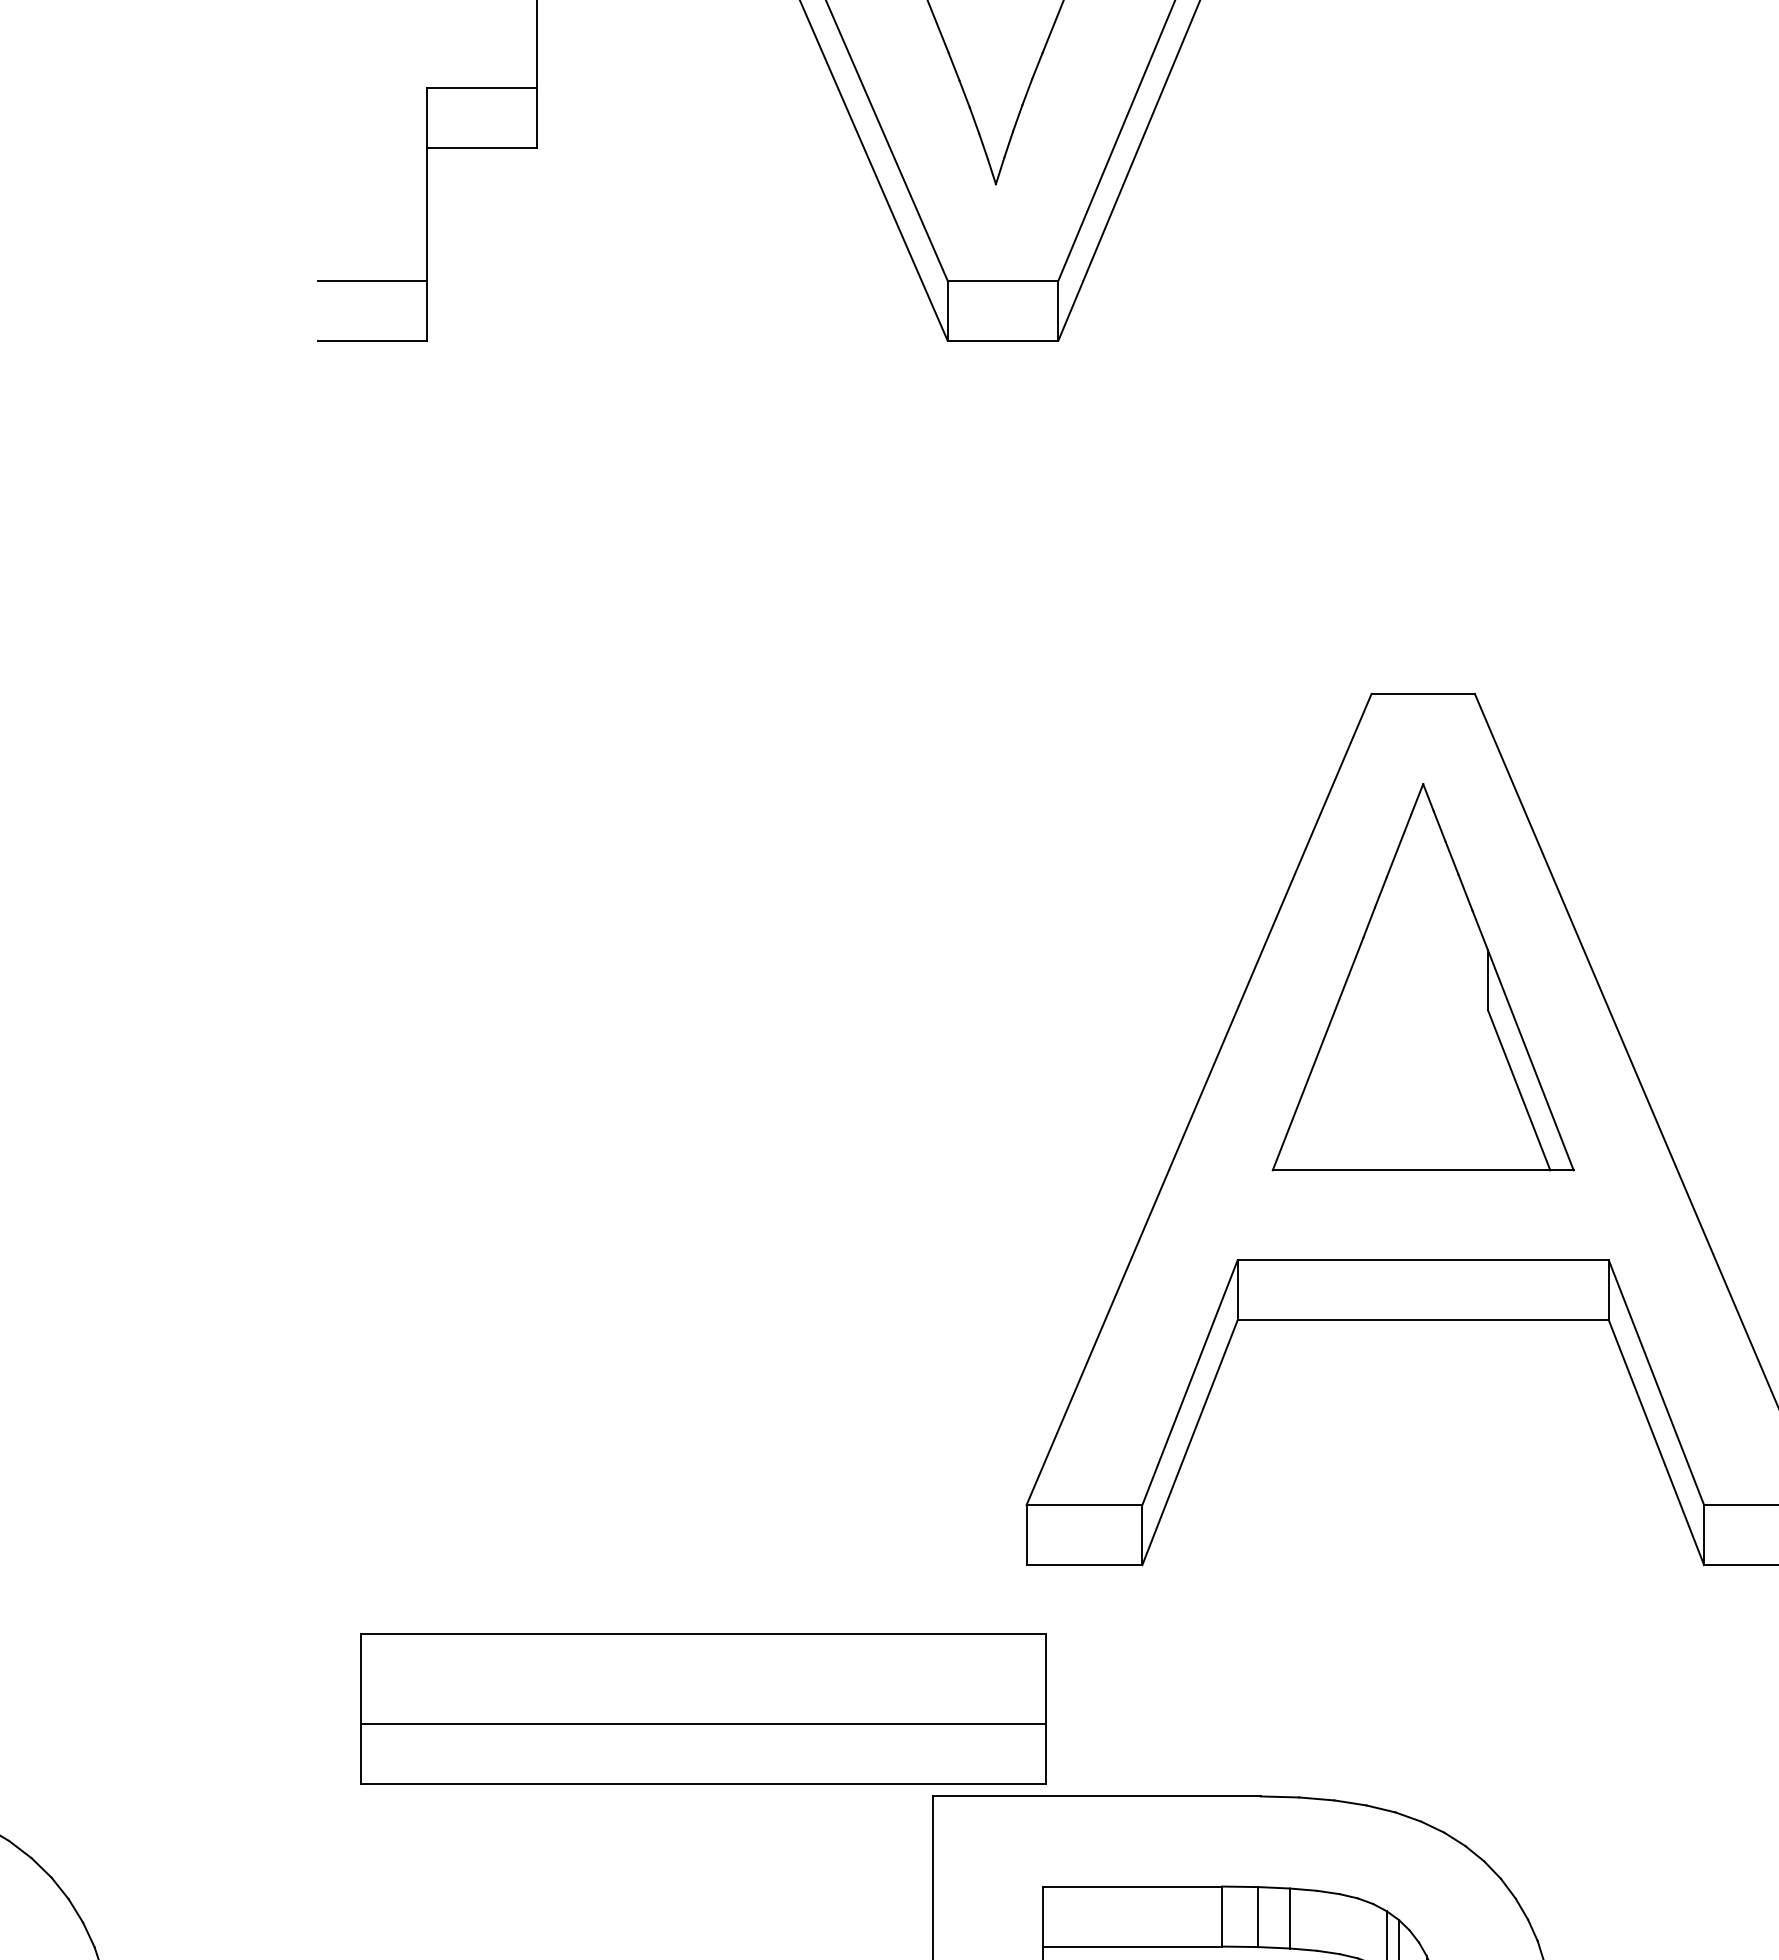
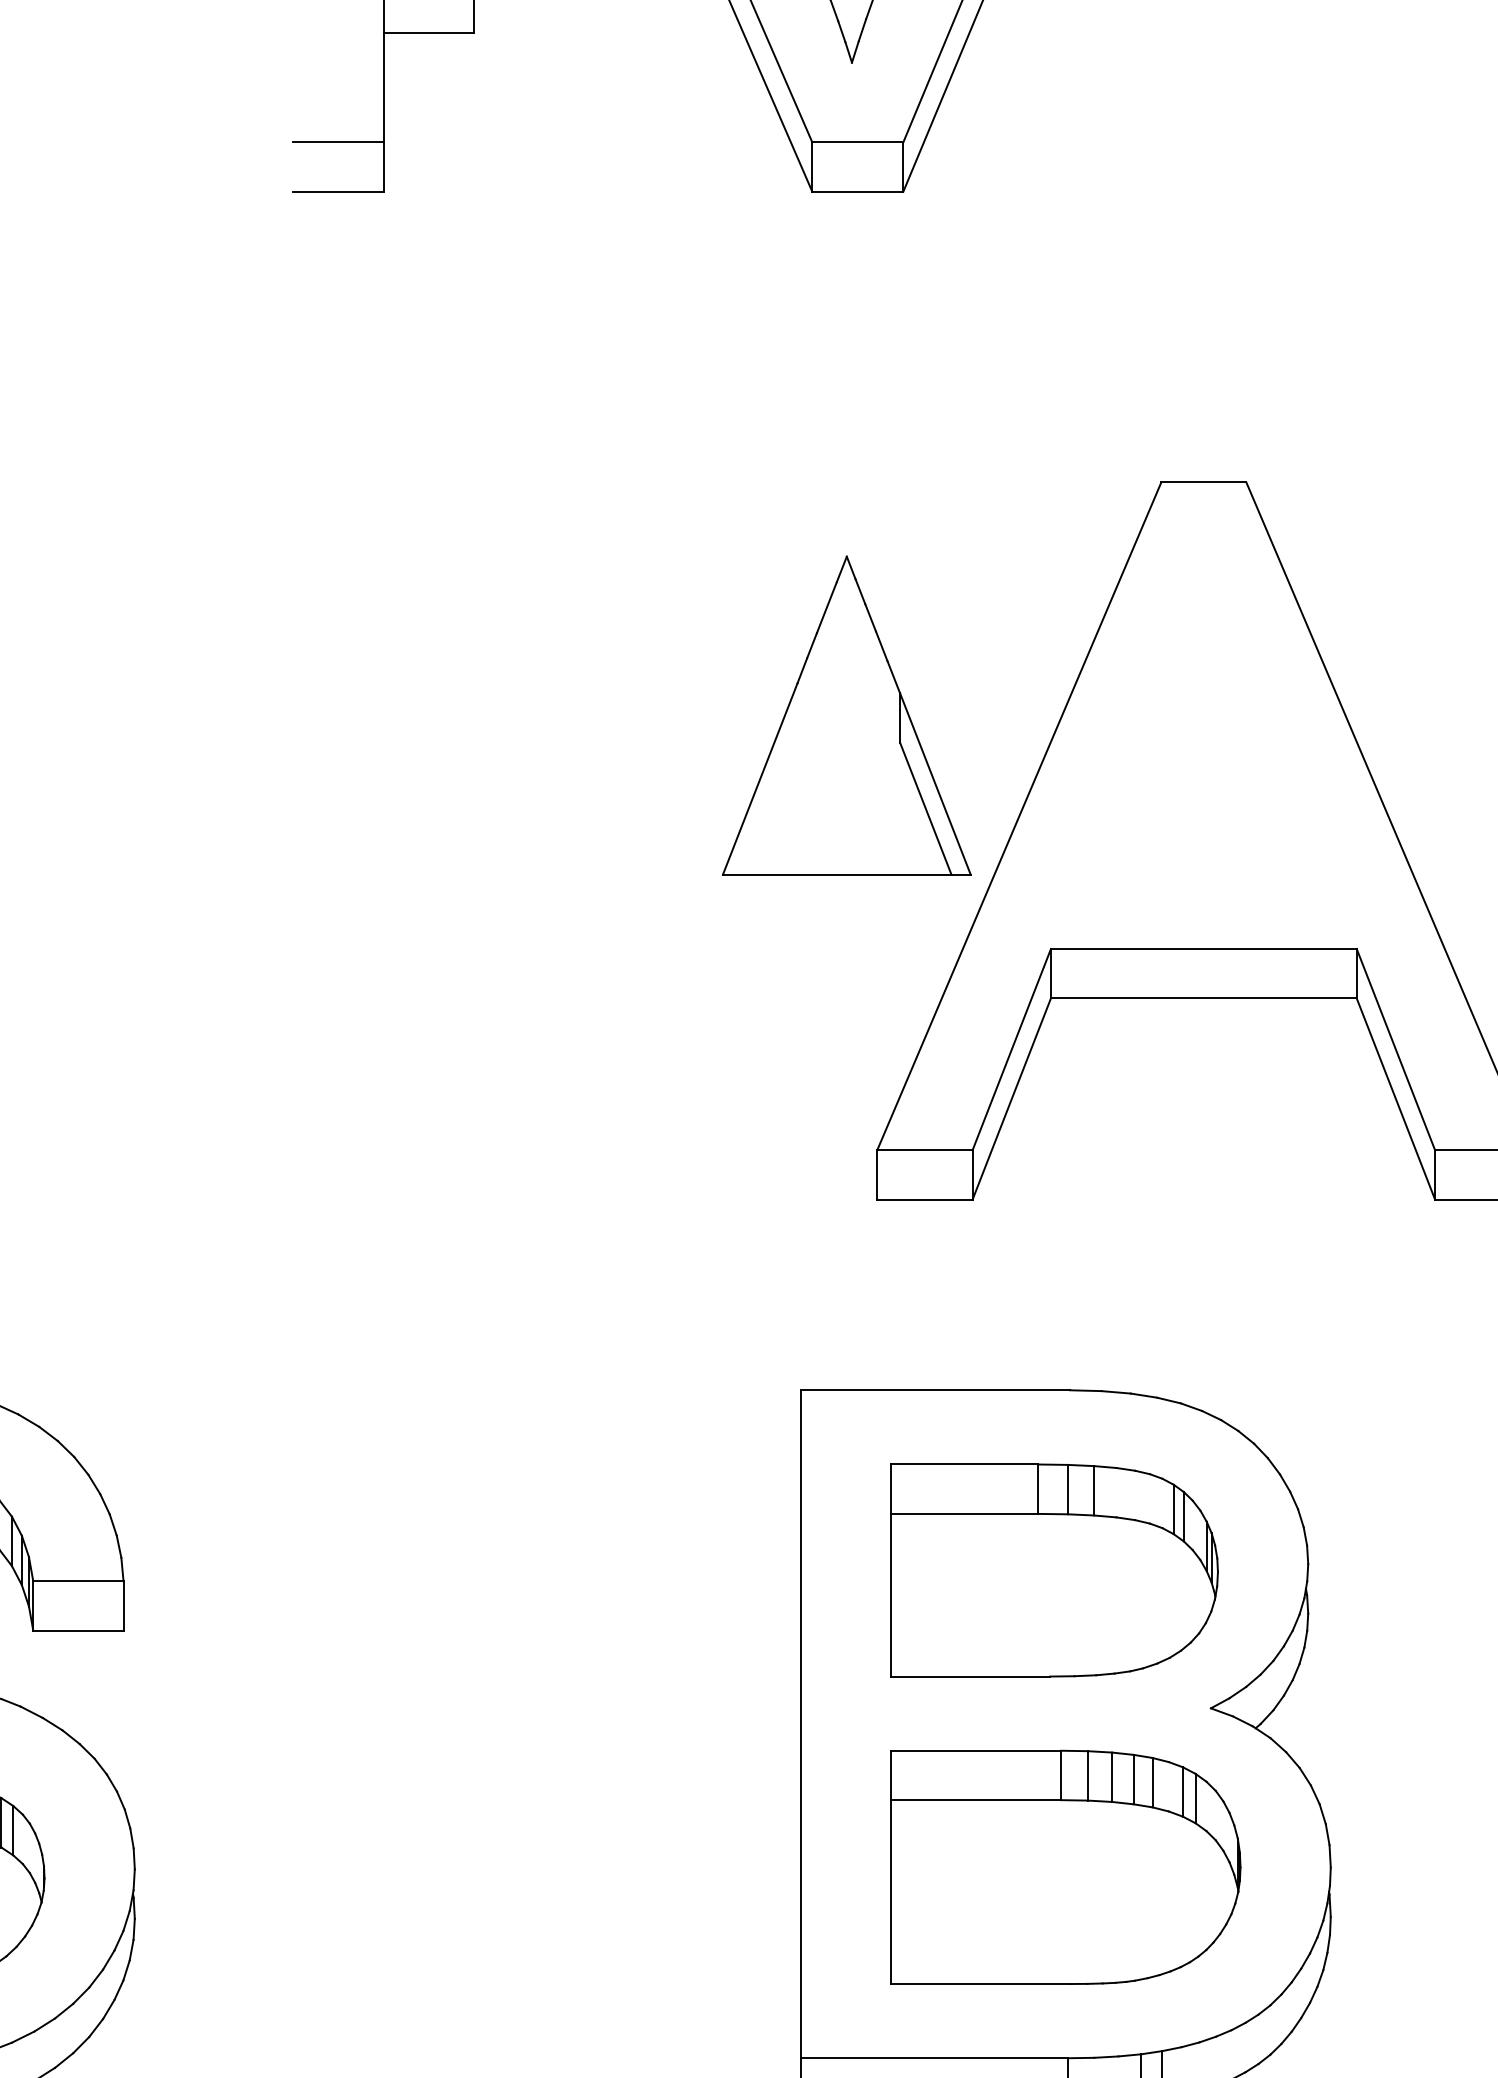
part: (1422, 976) -> (846, 715), moved
part: (703, 1708) -> (611, 1317), removed

